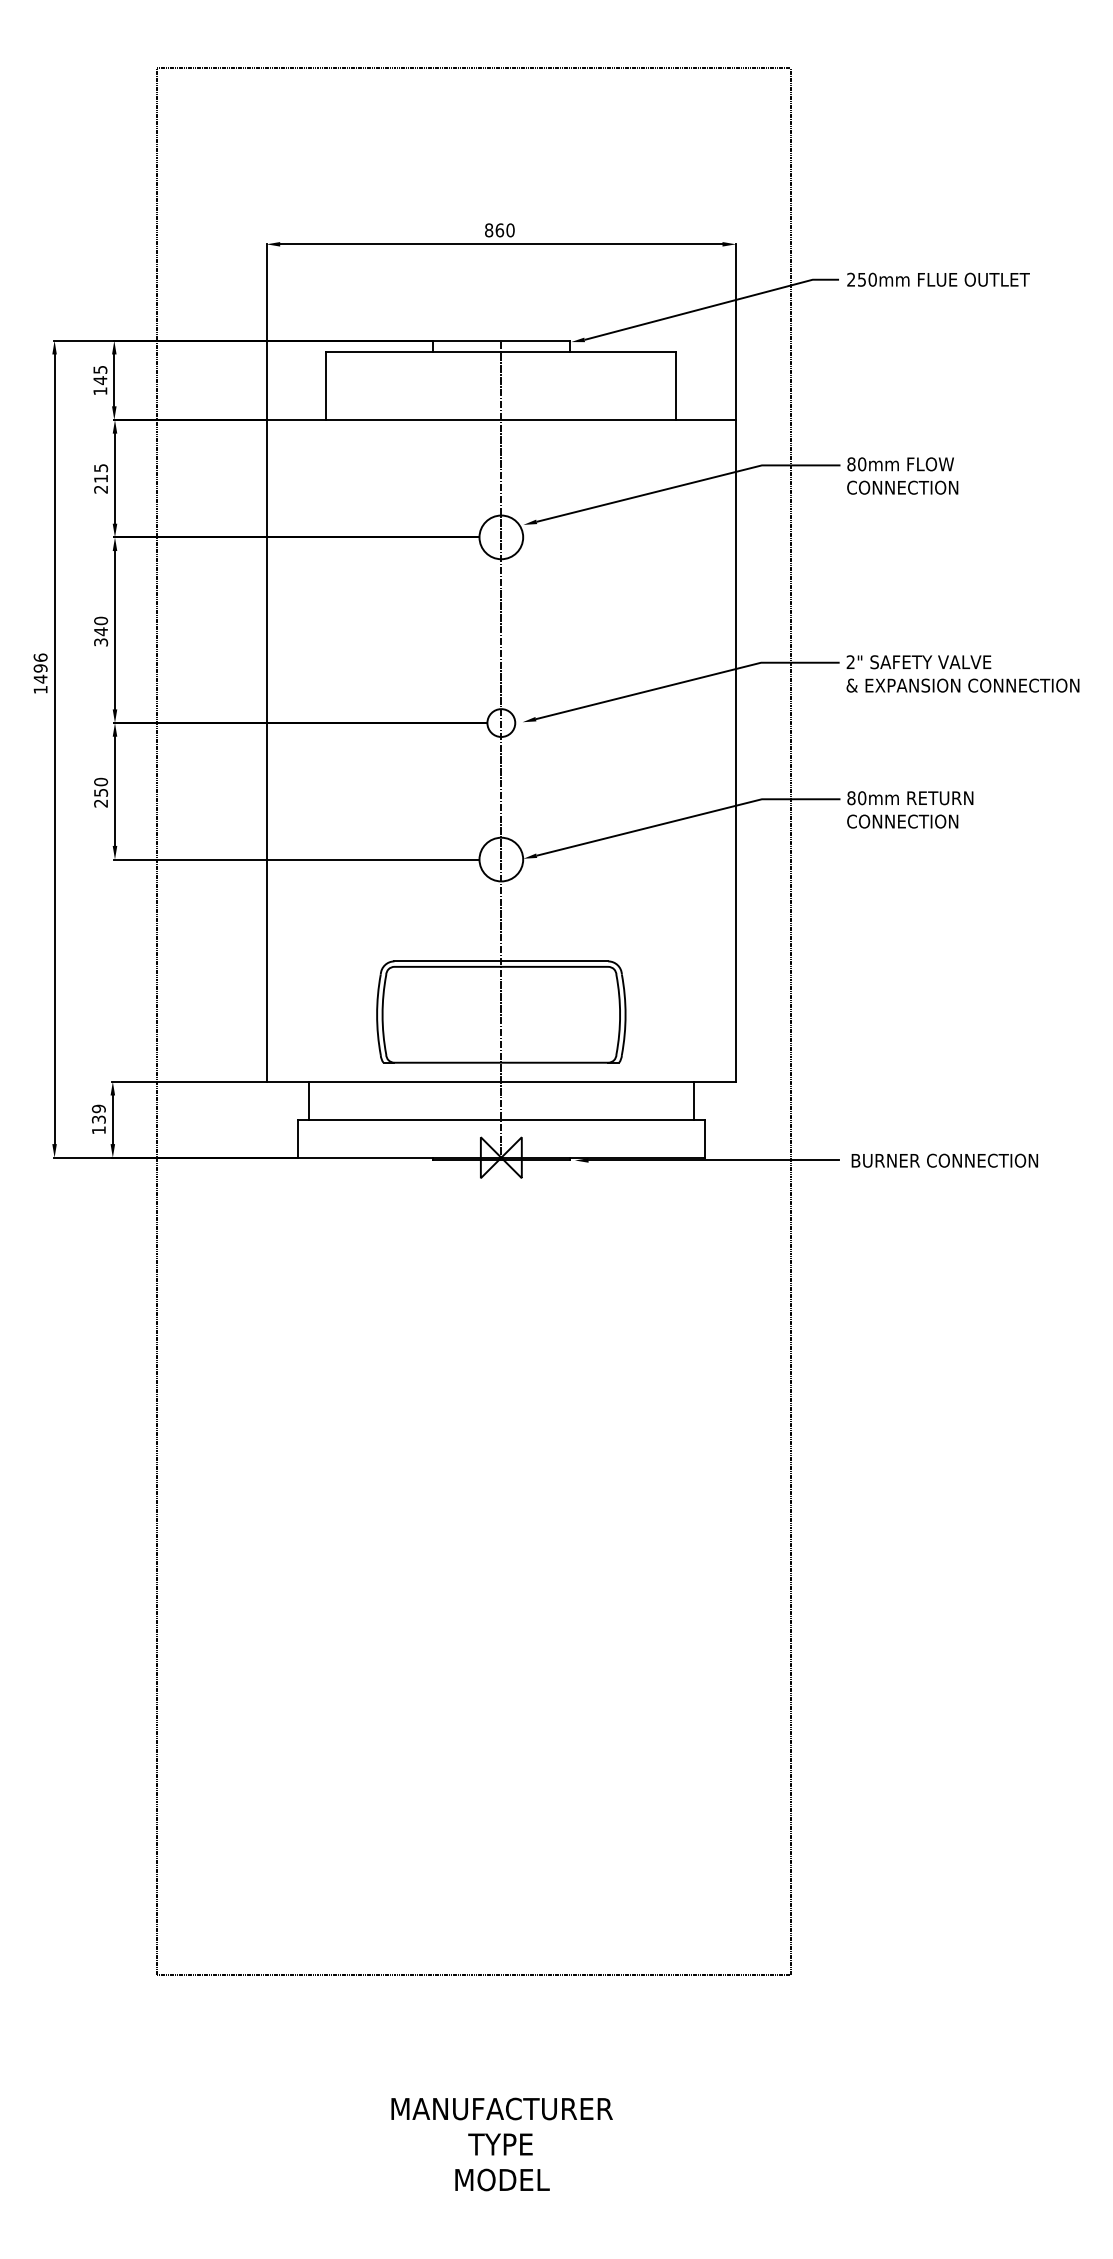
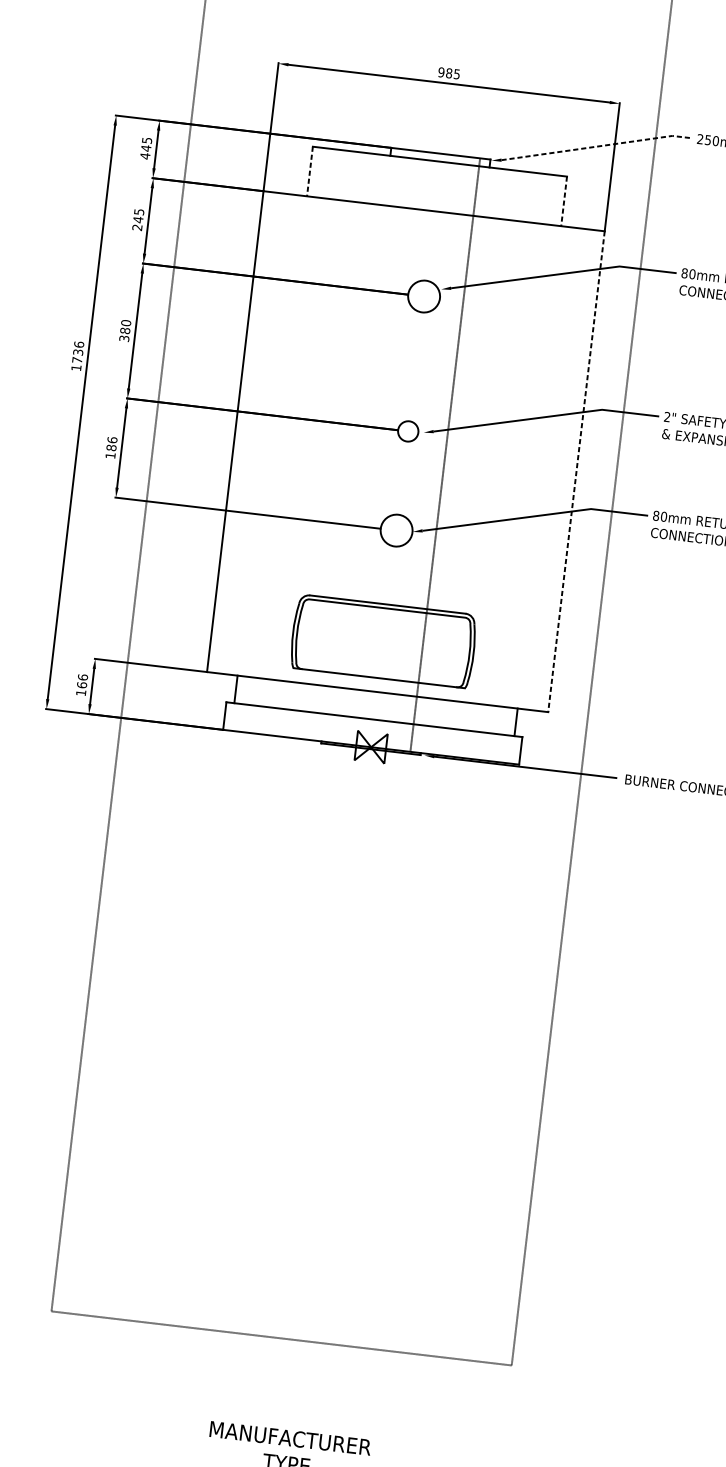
text: (499, 230) -> (448, 73), 860 -> 985
line: (712, 306) -> (597, 146), solid -> dashed
line: (326, 386) -> (309, 172), solid -> dashed
line: (676, 386) -> (564, 201), solid -> dashed
text: (100, 390) -> (145, 155), 145 -> 445
text: (100, 478) -> (137, 219), 215 -> 245
text: (101, 631) -> (125, 330), 340 -> 380
text: (40, 673) -> (77, 356), 1496 -> 1736
line: (501, 748) -> (445, 454), moved
line: (736, 750) -> (576, 471), solid -> dashed
text: (101, 792) -> (111, 447), 250 -> 186
text: (98, 1113) -> (82, 680), 139 -> 166

